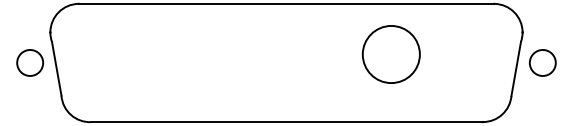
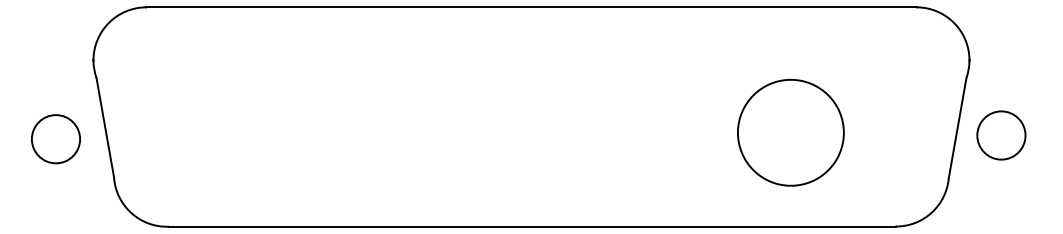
circle: (390, 54) -> (789, 132), moved
circle: (30, 62) -> (56, 138), moved
circle: (542, 62) -> (1000, 134), moved

